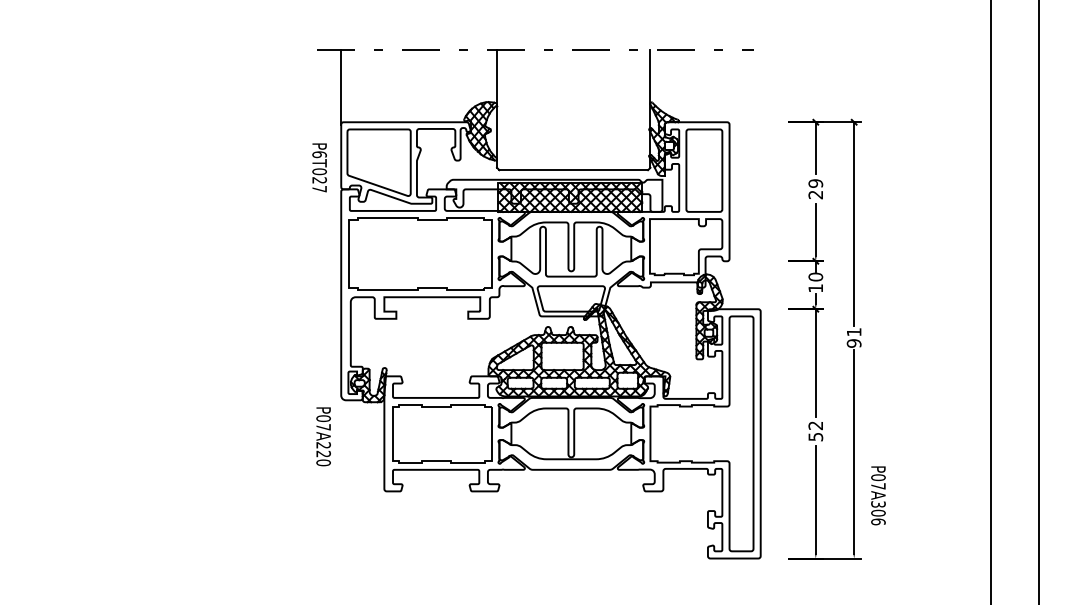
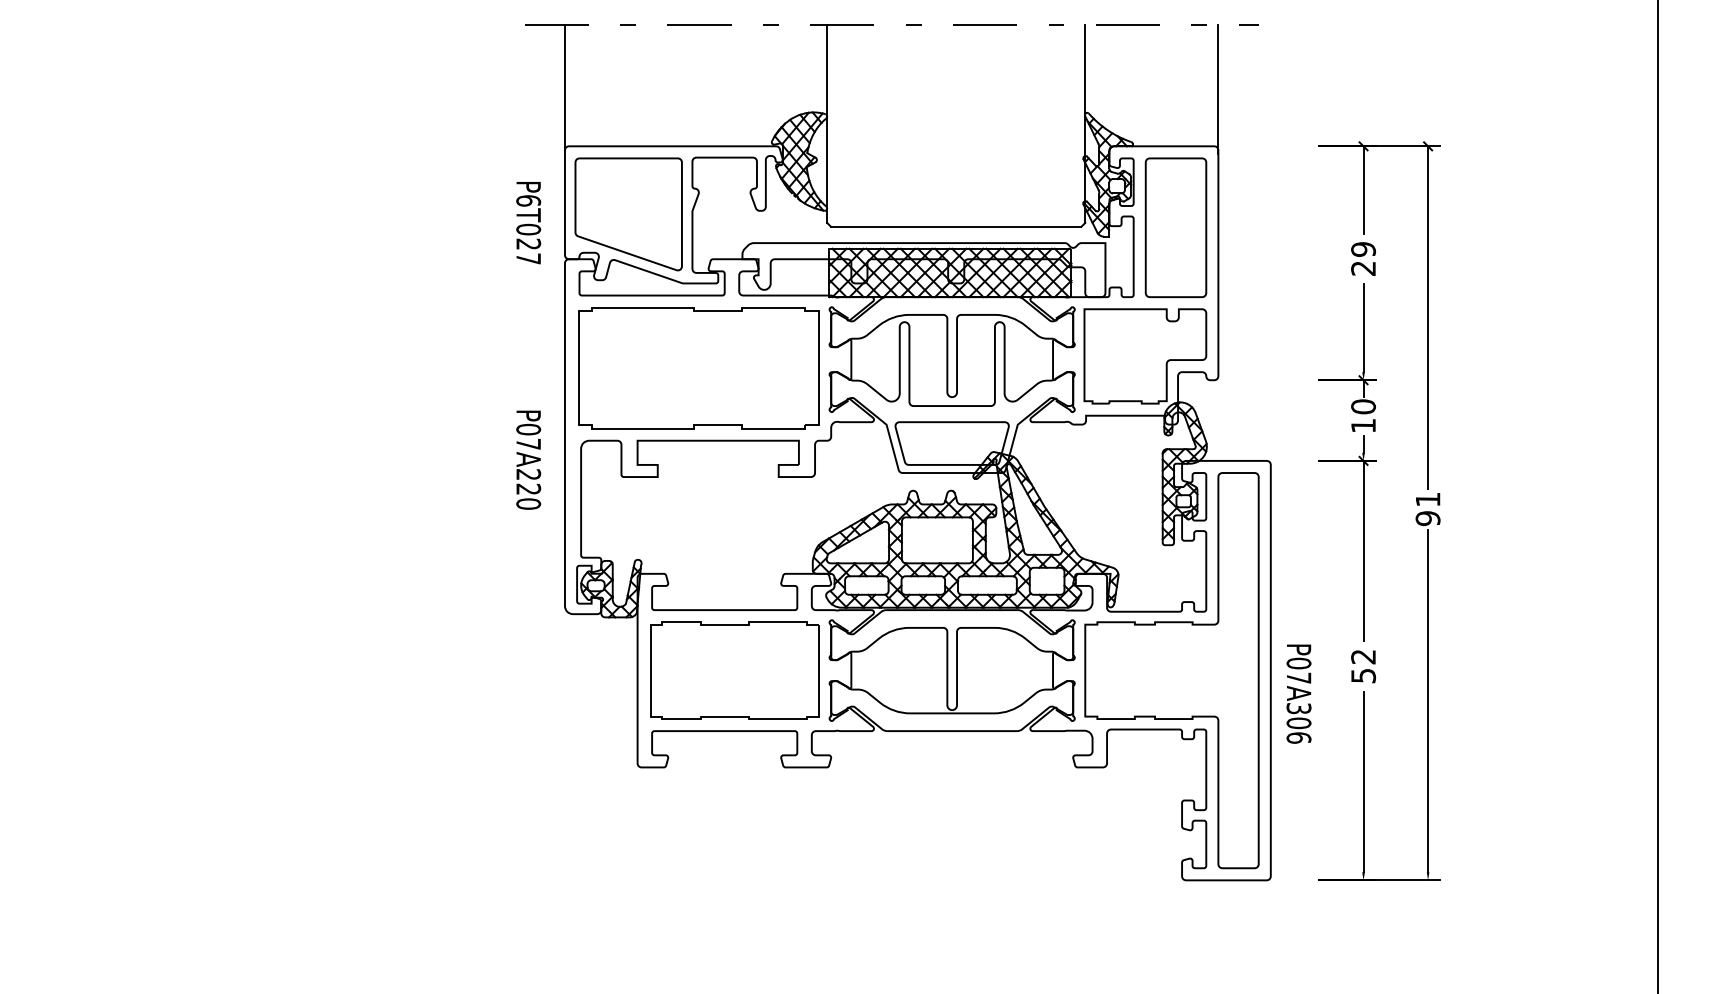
line: (729, 88) -> (1218, 89), added
text: (323, 436) -> (528, 459), moved
text: (878, 495) -> (1299, 693), moved

